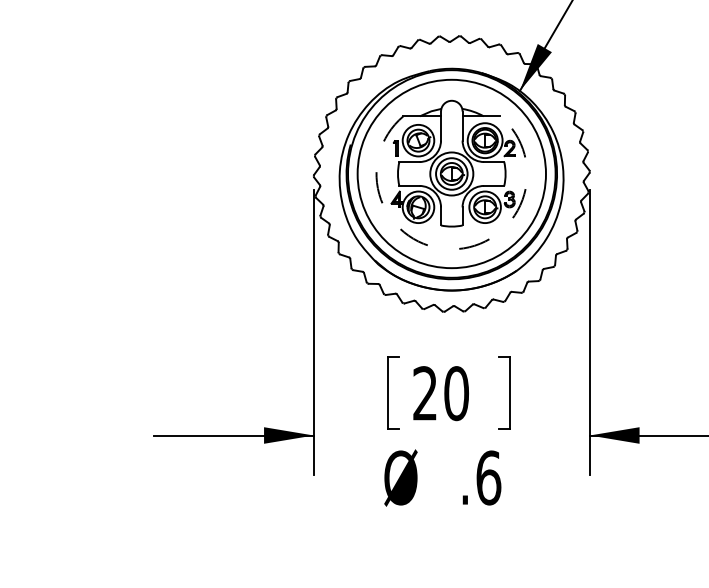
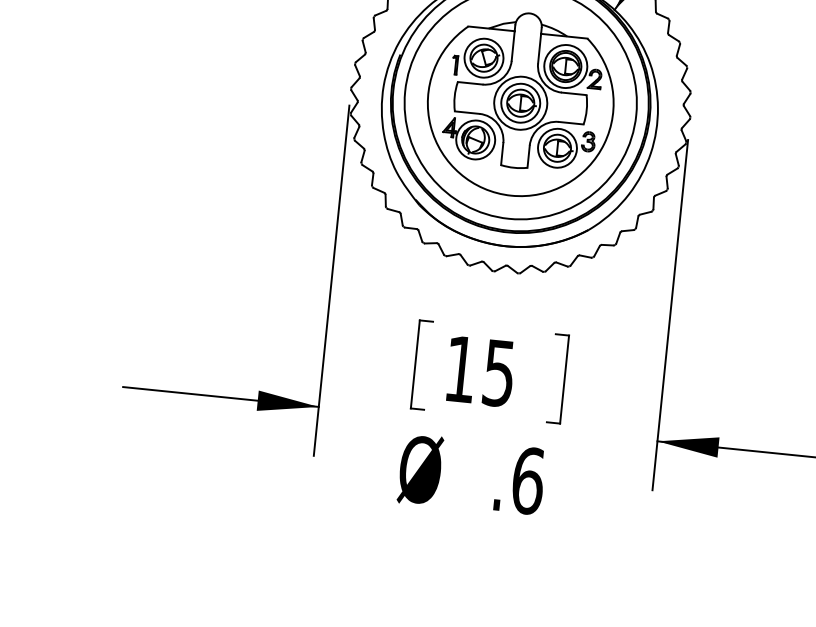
arc: (451, 249) -> (510, 195), dashed -> solid
text: (440, 393) -> (479, 371), 20 -> 15

